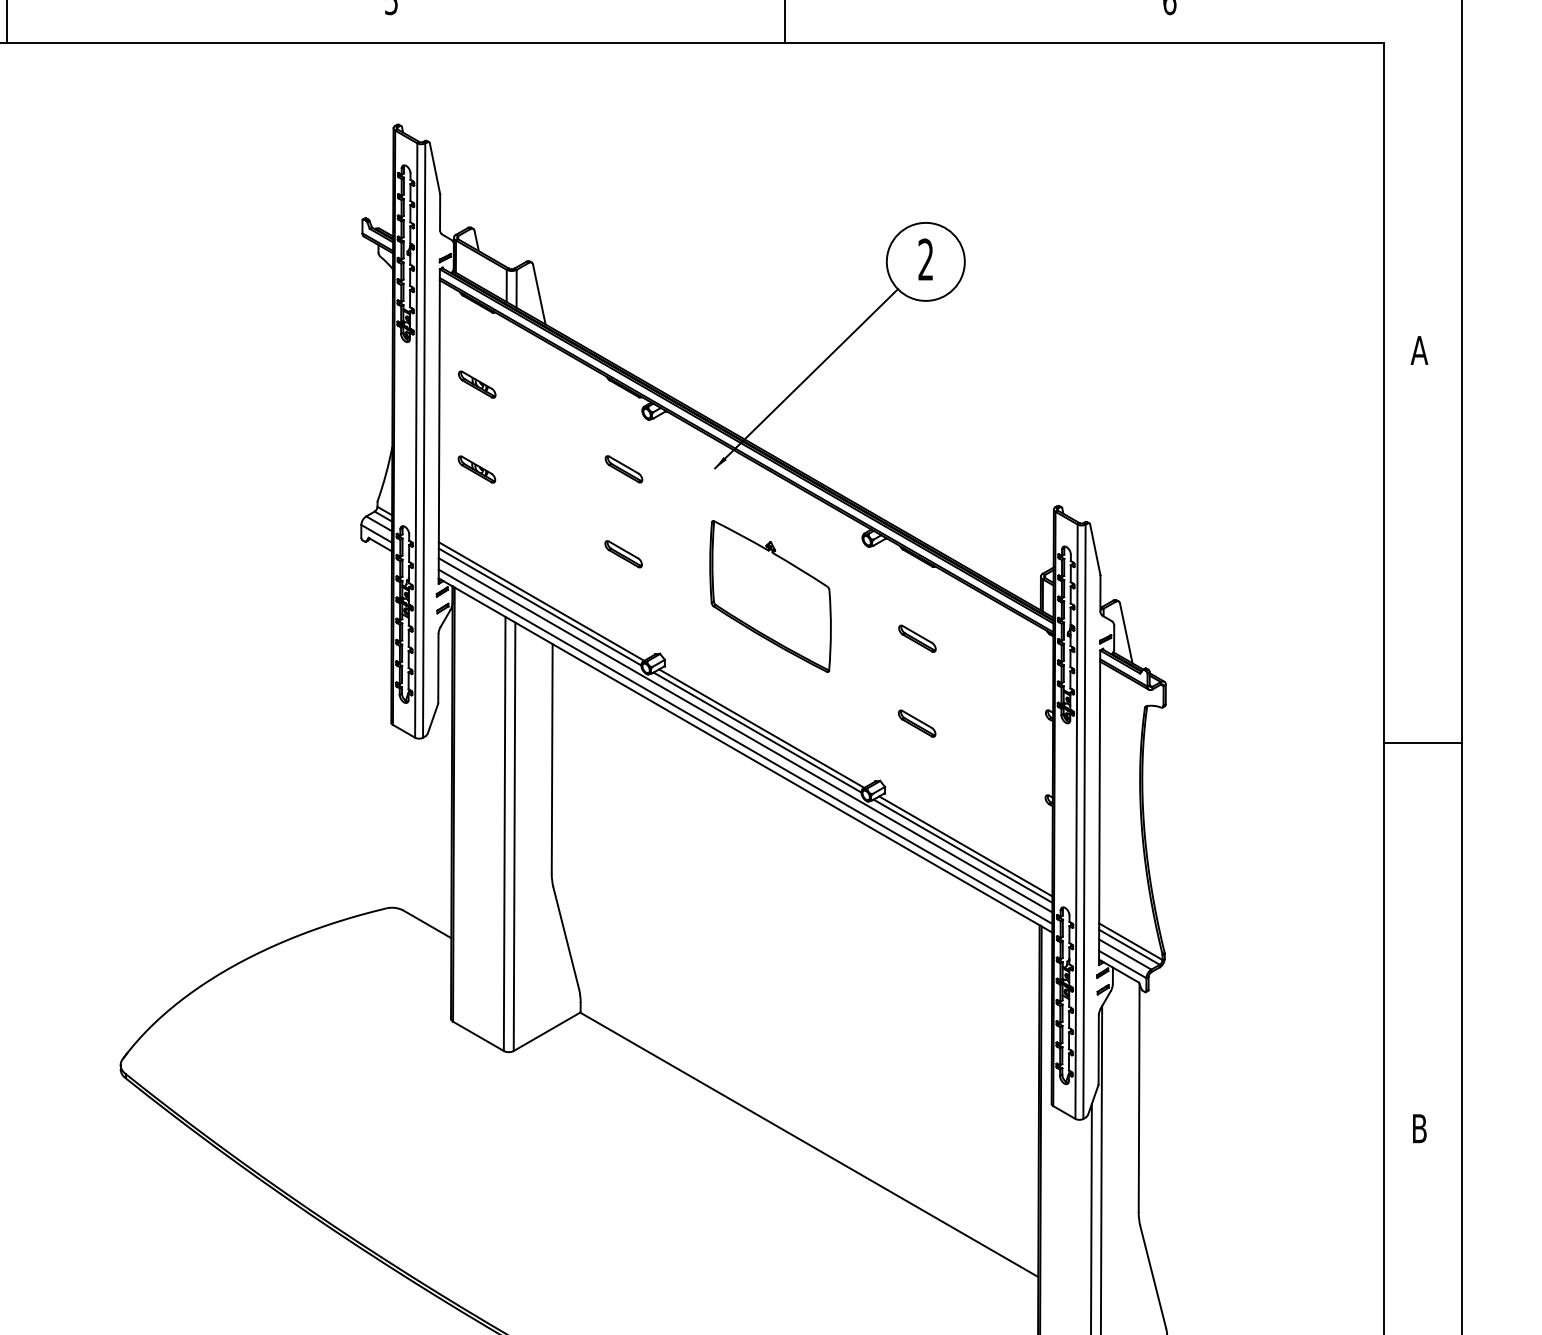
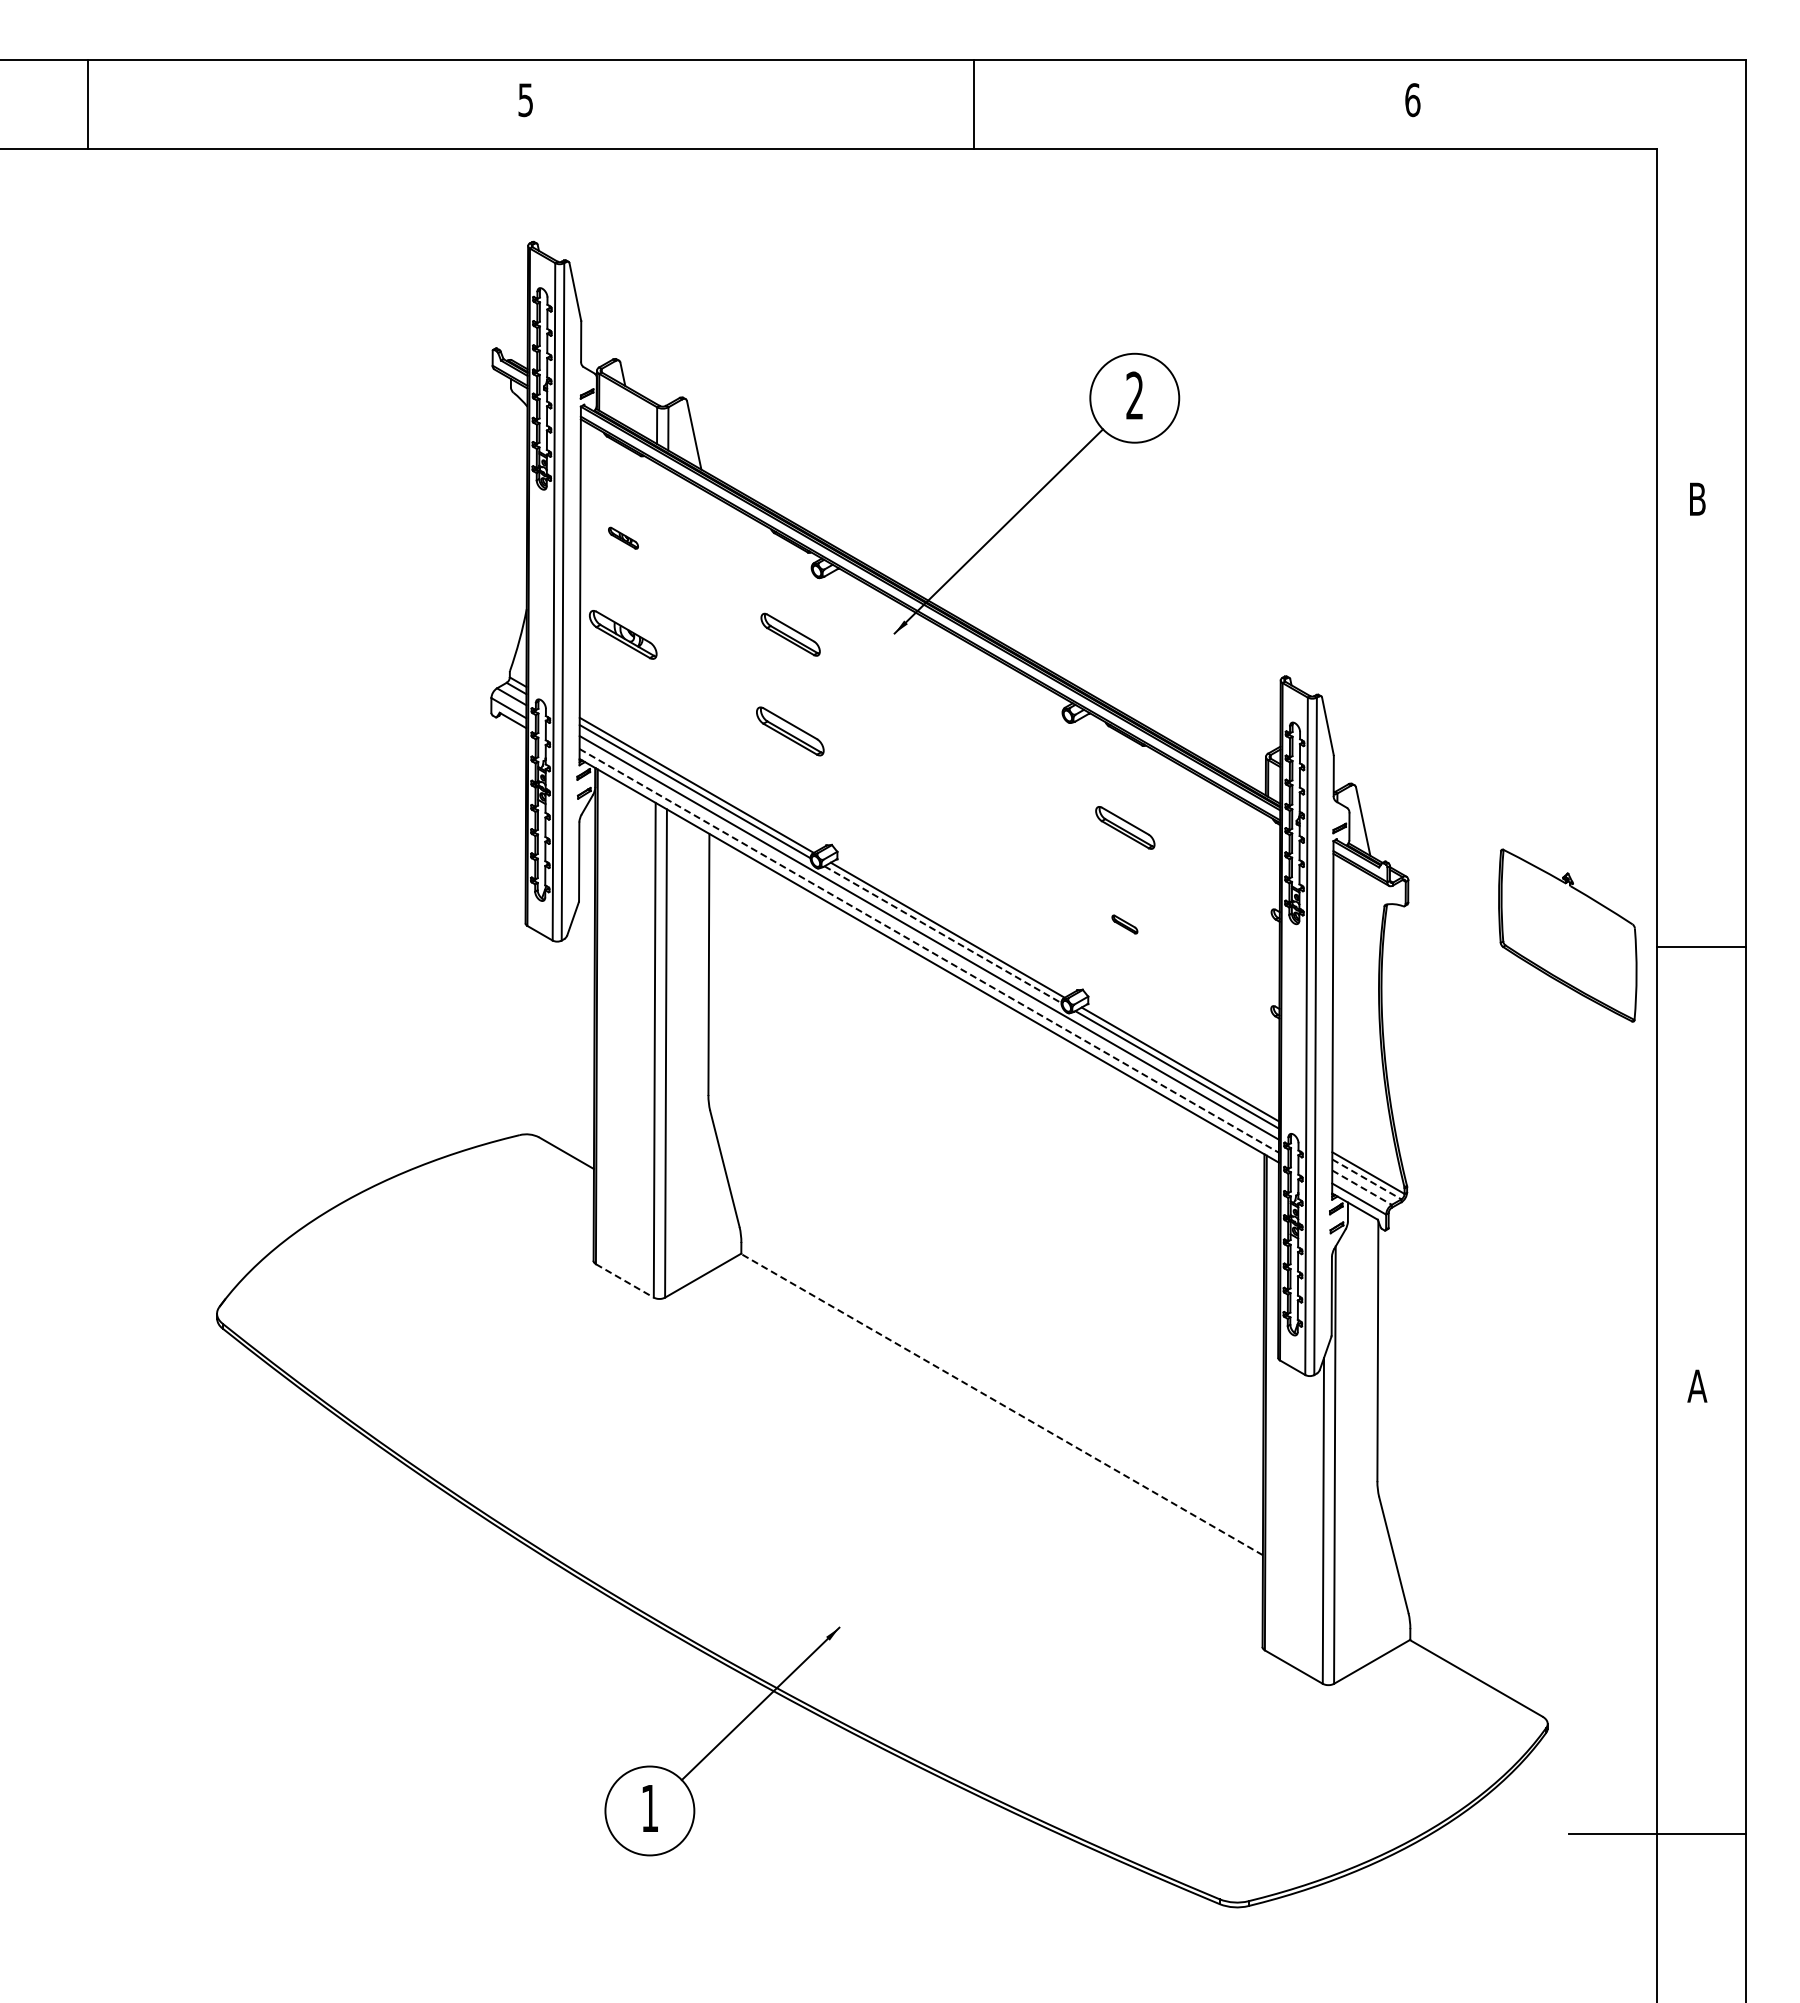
text: (1419, 349) -> (1697, 498), A -> B
part: (477, 384) -> (623, 538), size x0.7
part: (476, 469) -> (622, 634), size x1.6
part: (623, 469) -> (790, 634), size x1.4
part: (623, 554) -> (790, 731), size x1.6
part: (770, 596) -> (1567, 935), moved
part: (916, 638) -> (1124, 827), size x1.4
part: (916, 723) -> (1124, 924), size x0.6
line: (757, 732) -> (942, 934), solid -> dashed
line: (745, 746) -> (929, 950), solid -> dashed
line: (1129, 947) -> (1366, 1179), solid -> dashed
line: (1125, 954) -> (1362, 1187), solid -> dashed
line: (479, 1036) -> (625, 1281), solid -> dashed
text: (1419, 1128) -> (1697, 1385), B -> A
line: (808, 1144) -> (1001, 1404), solid -> dashed

